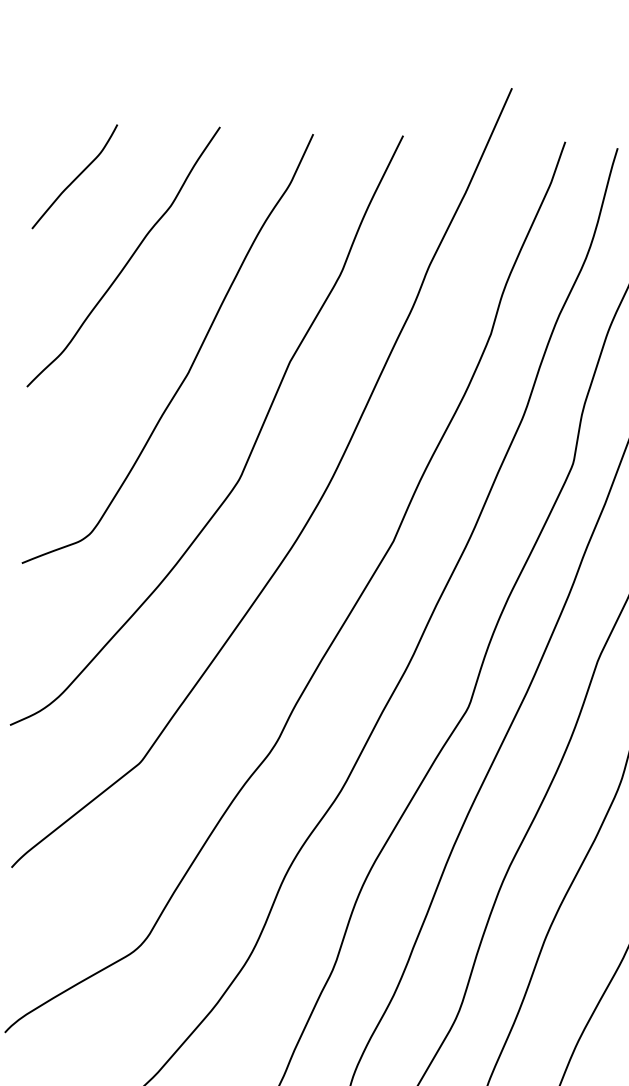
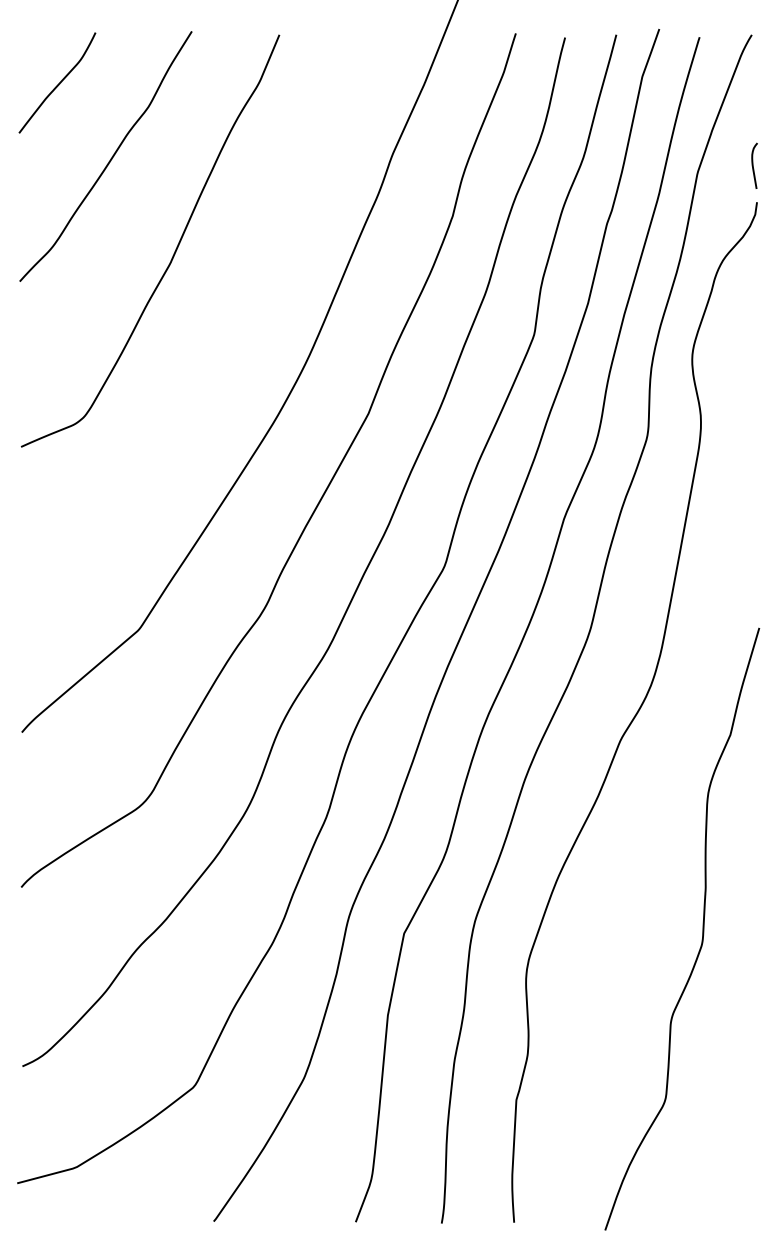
curve: (250, 450) -> (231, 333), removed

